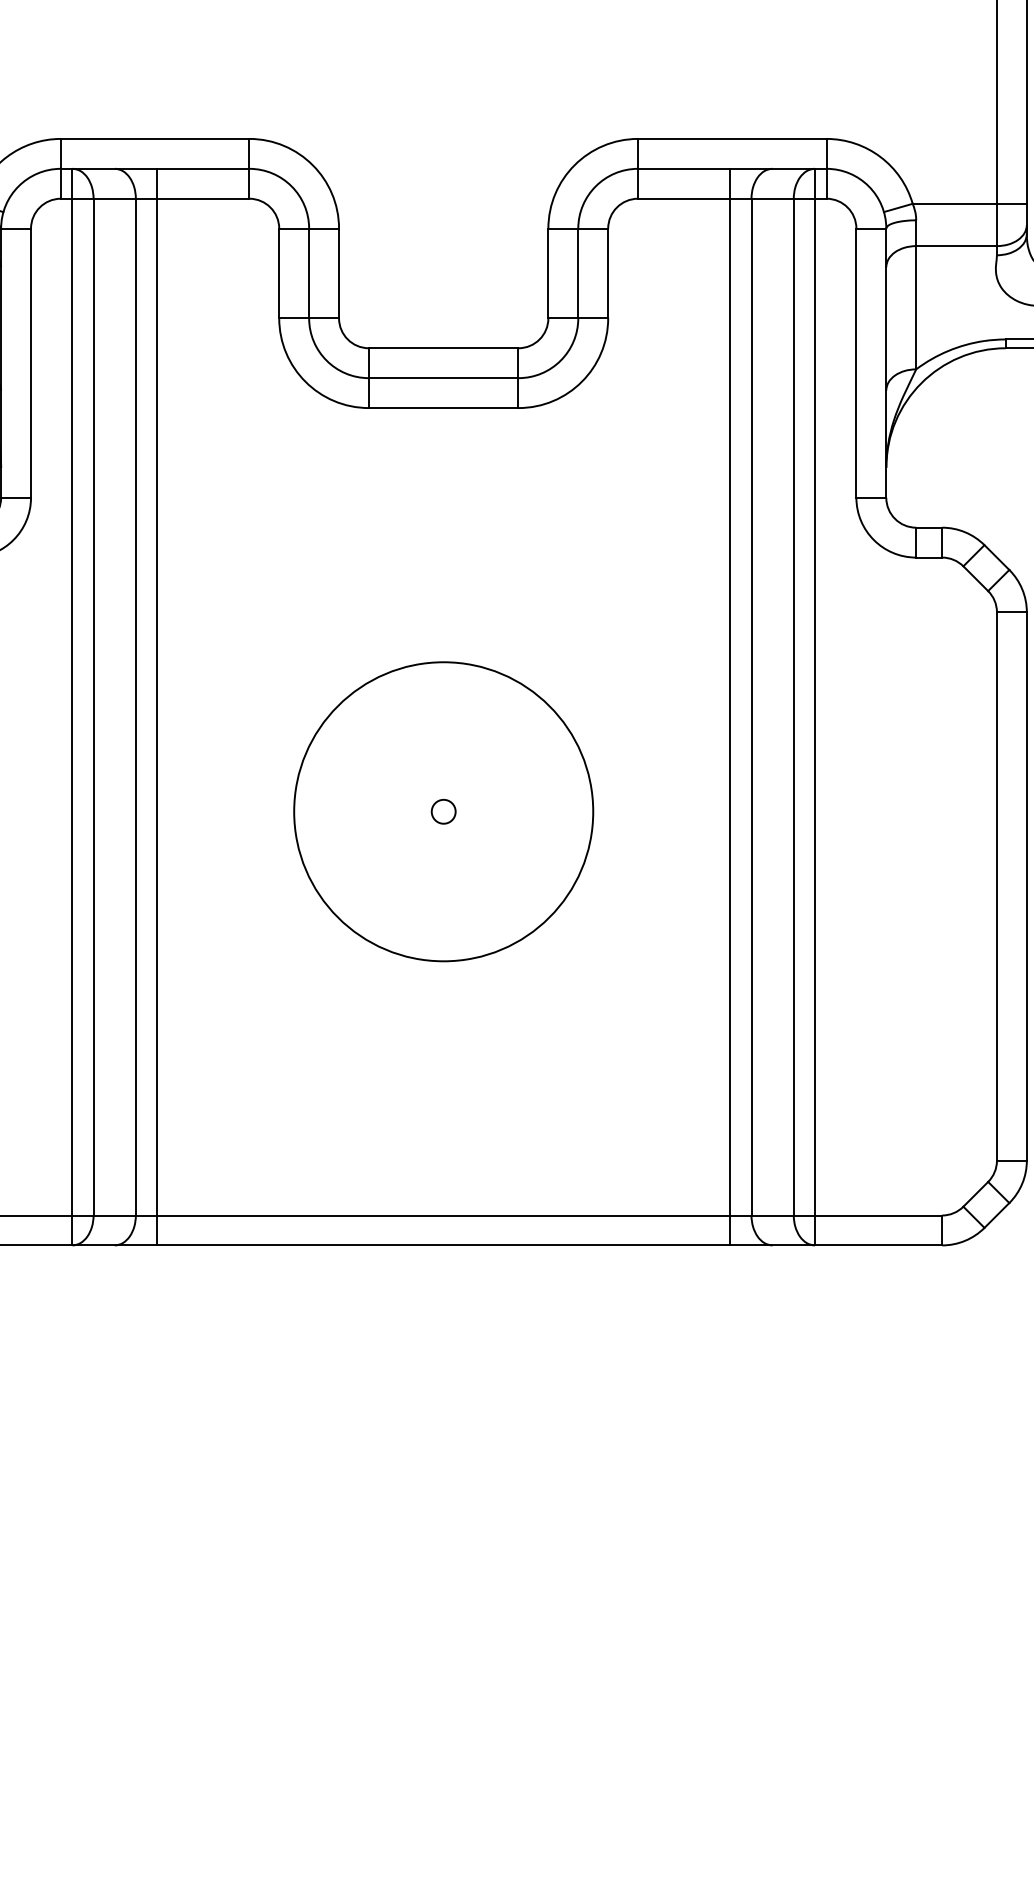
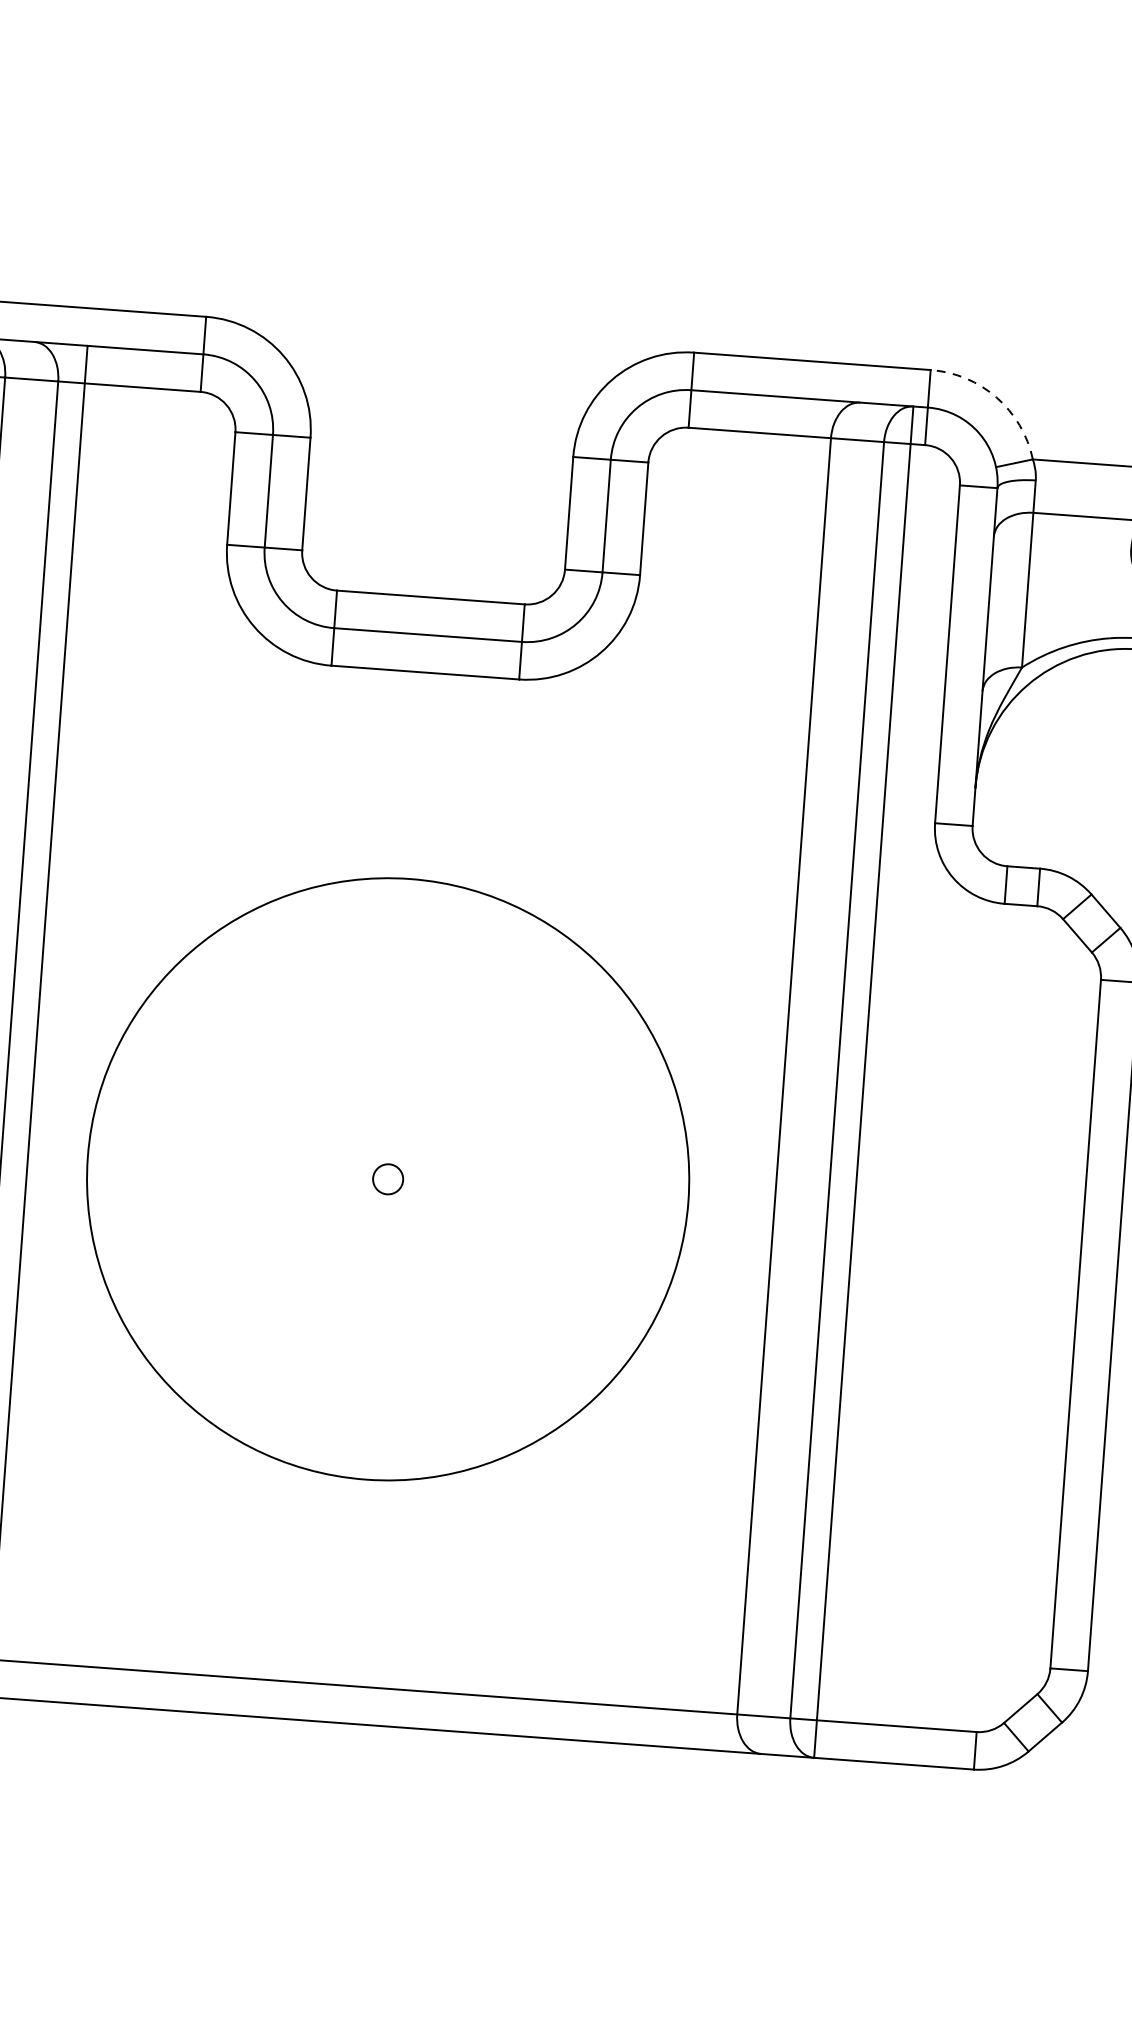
arc: (880, 156) -> (996, 397), solid -> dashed
line: (730, 706) -> (757, 1073), removed
circle: (443, 811) -> (387, 1178), size x1.6

